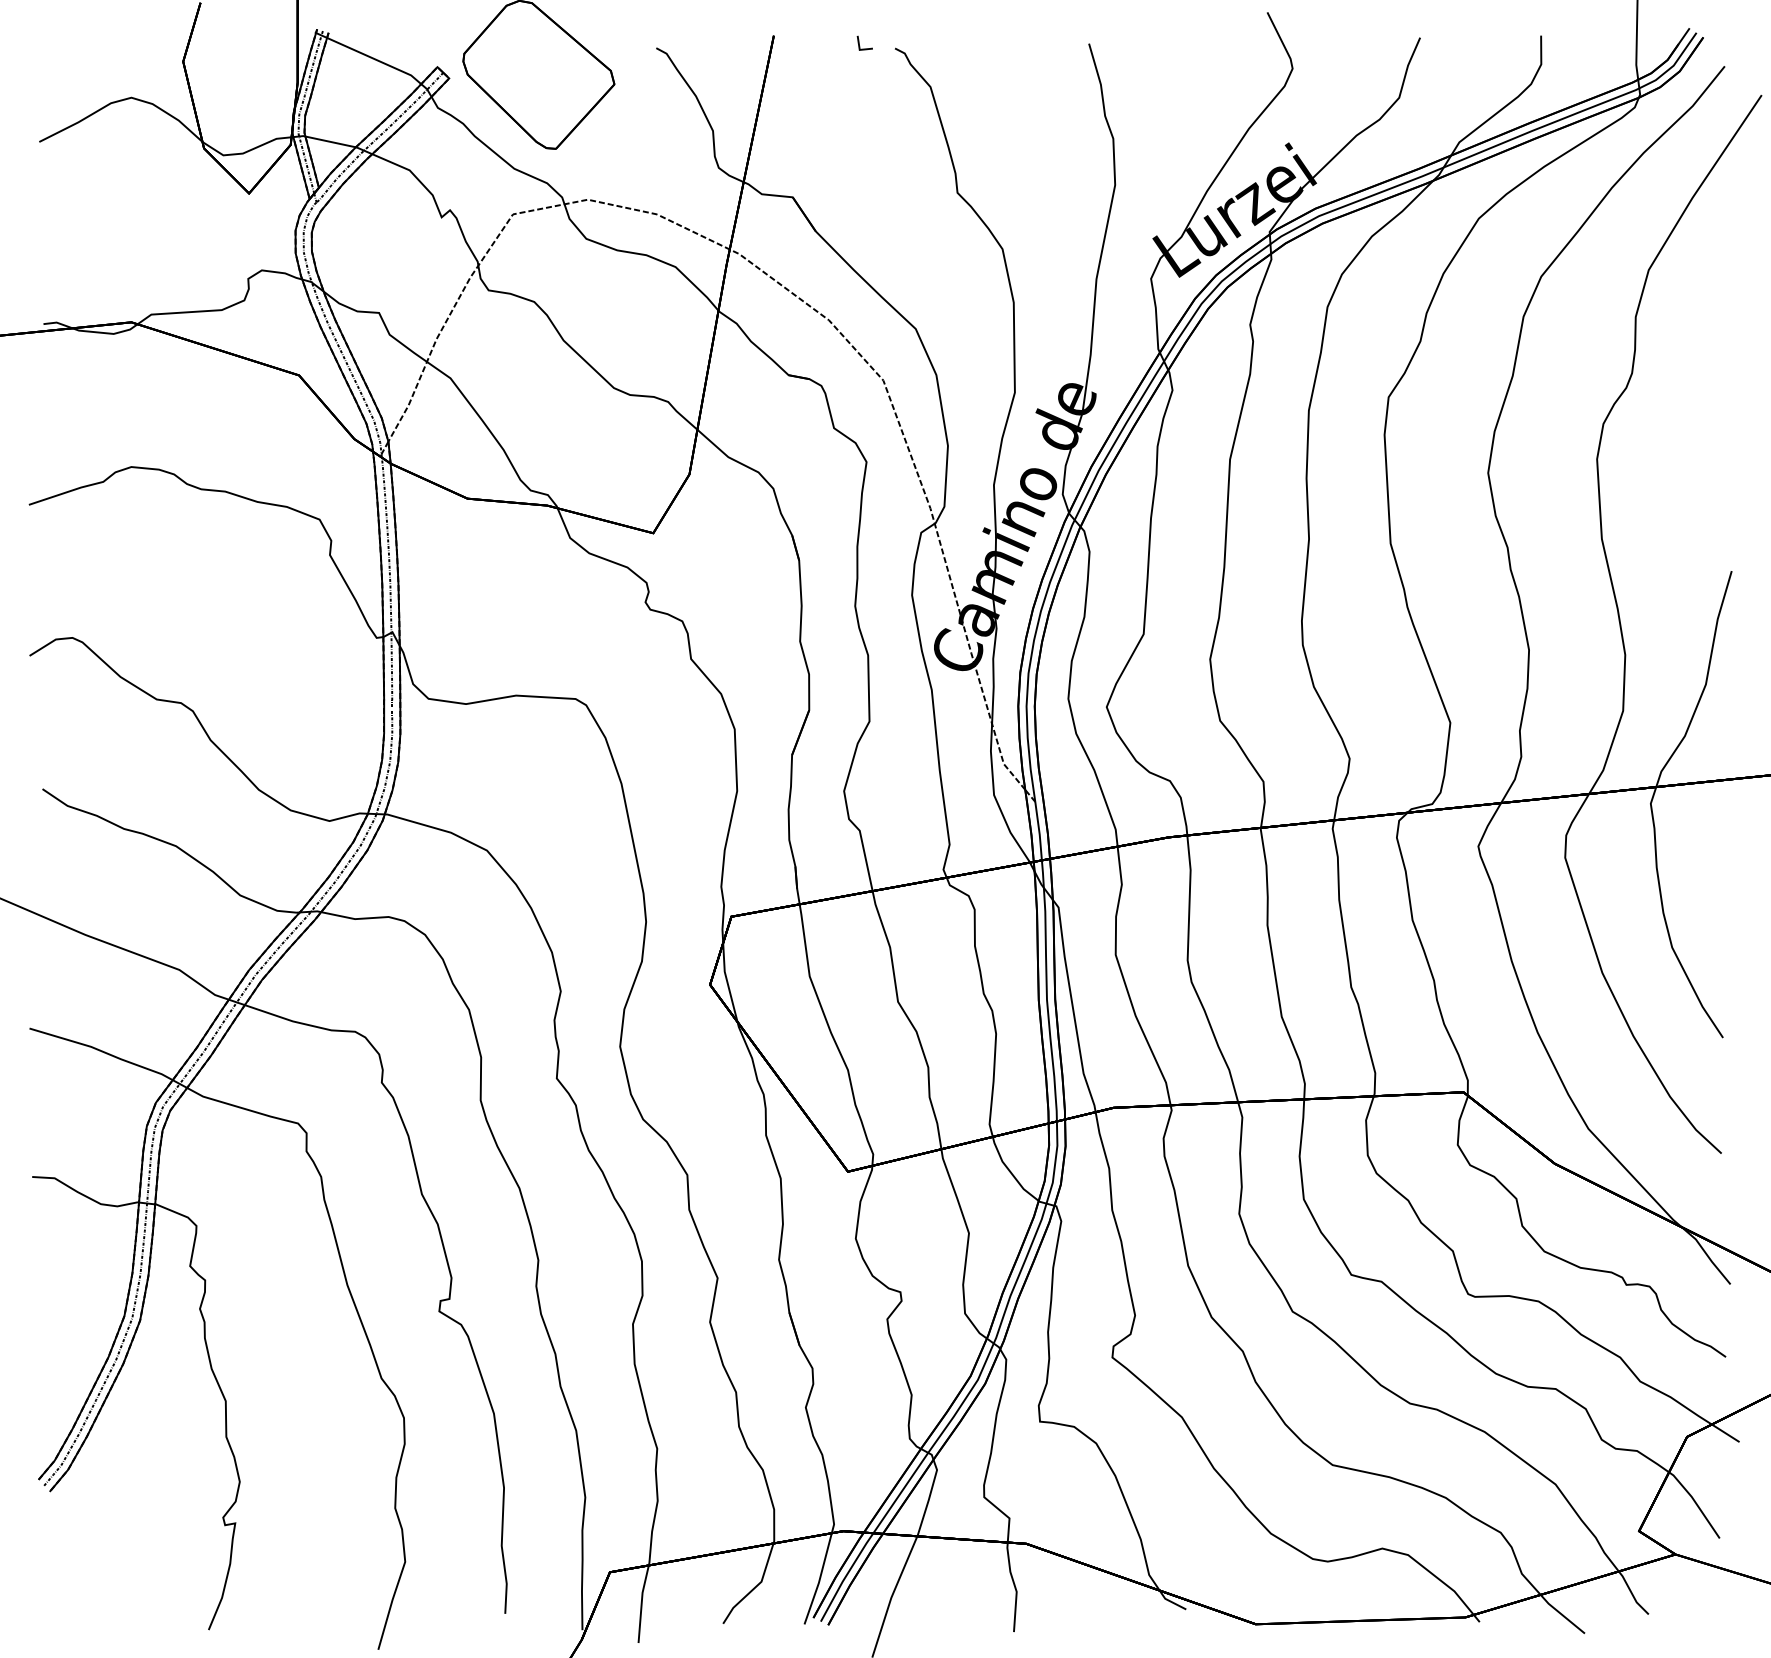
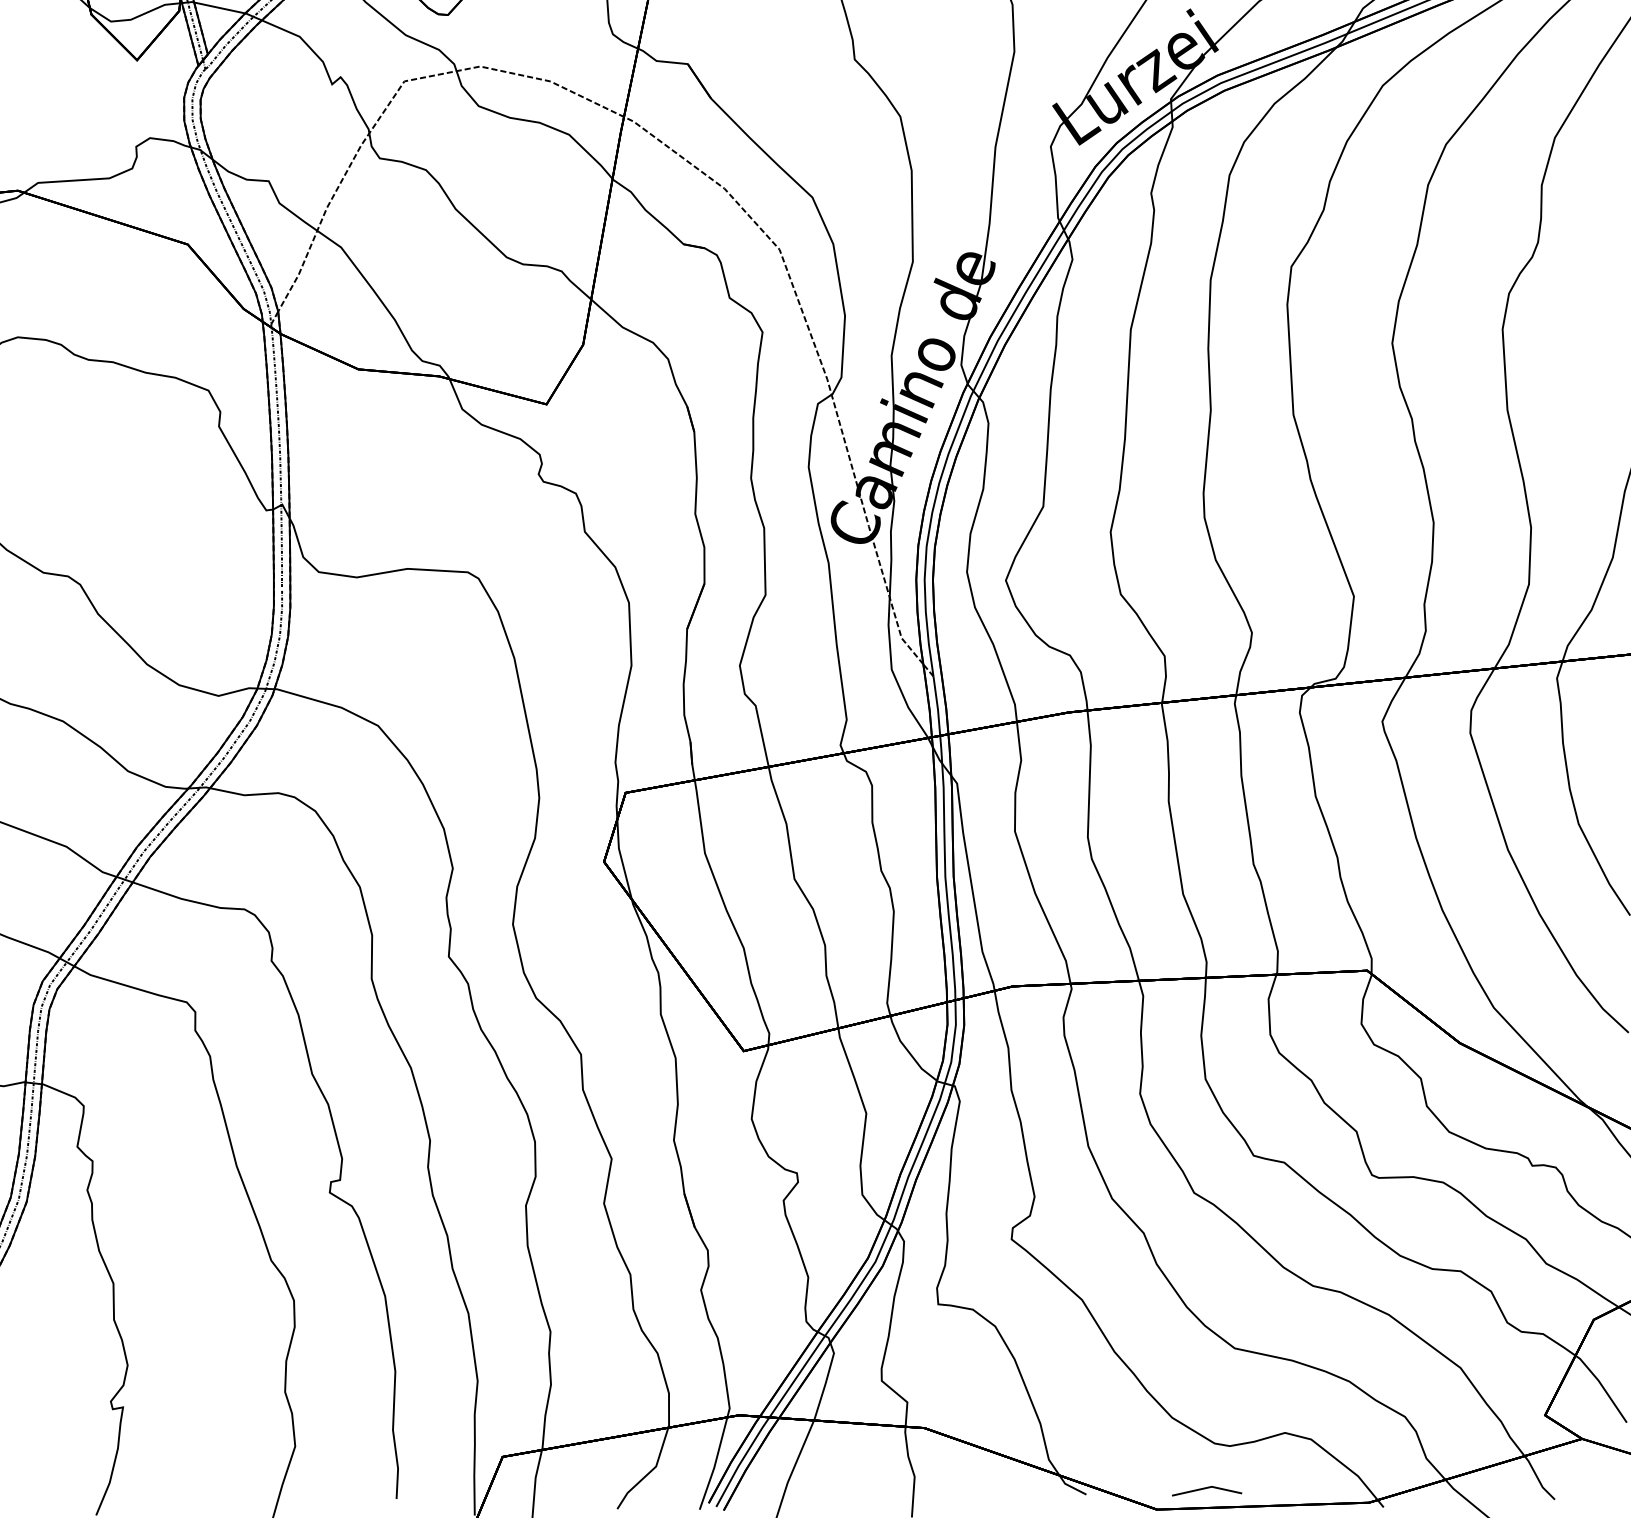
line: (1303, 1604) -> (1205, 1489), added

